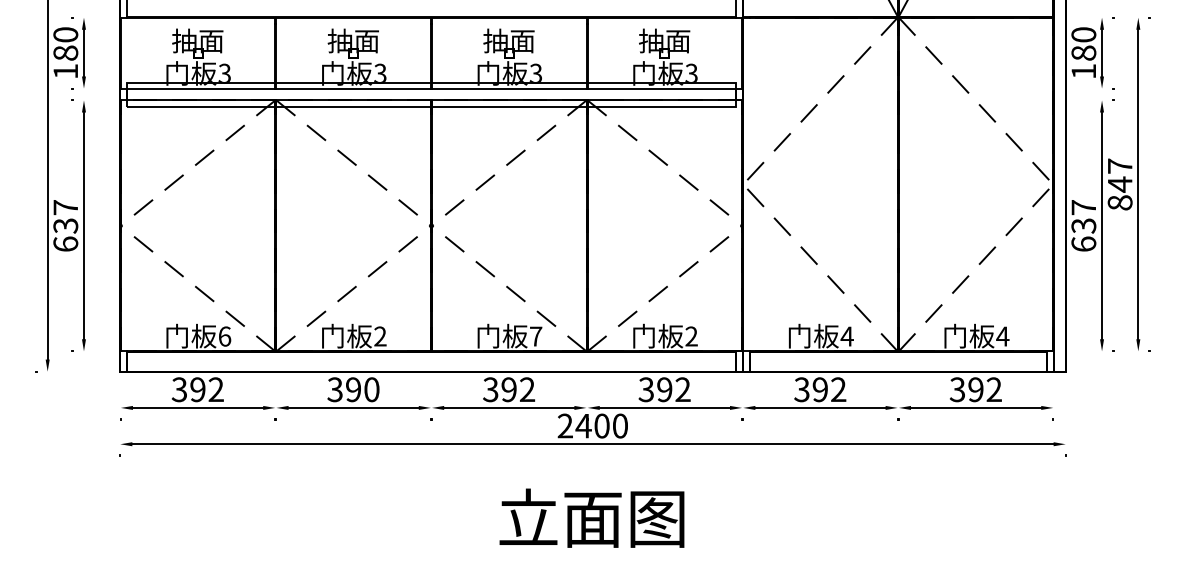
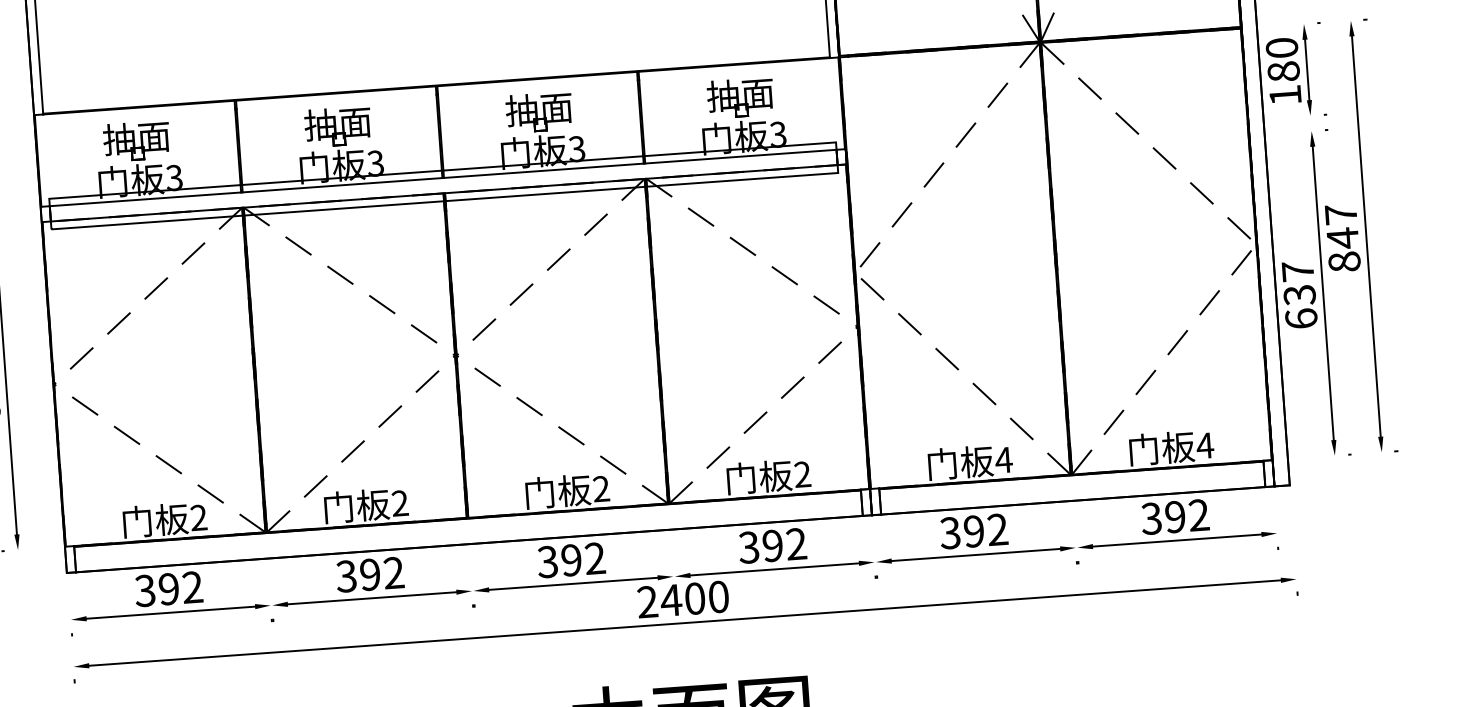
text: (224, 336) -> (198, 517), 6 -> 2
text: (535, 336) -> (600, 489), 7 -> 2
text: (371, 389) -> (393, 572), 390 -> 392

